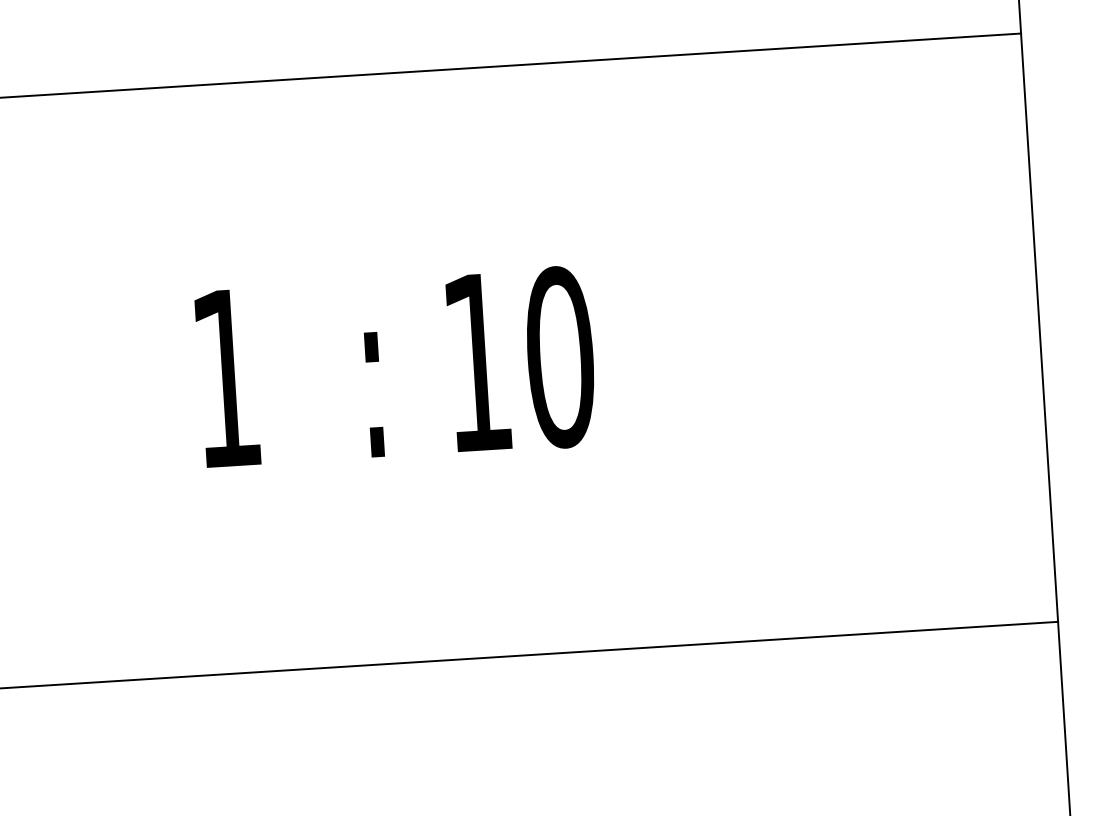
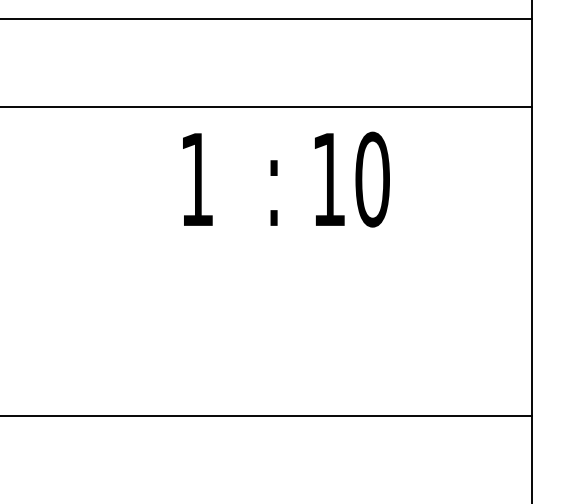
text: (396, 367) -> (286, 179), moved

